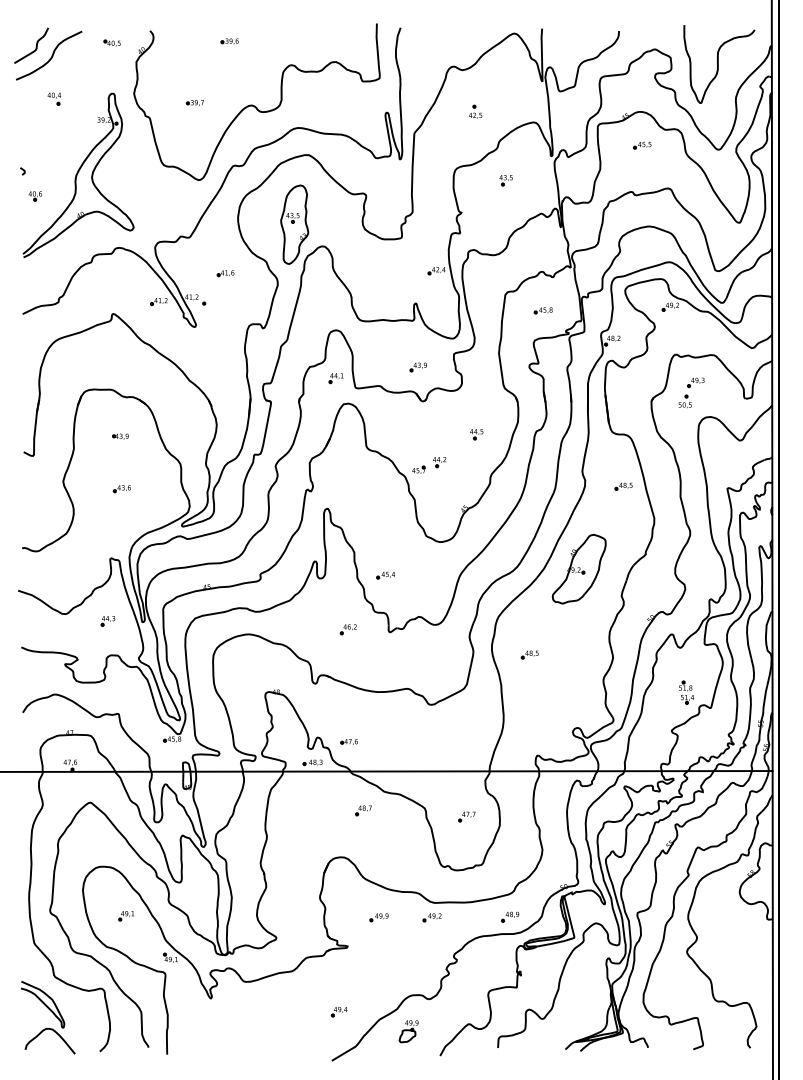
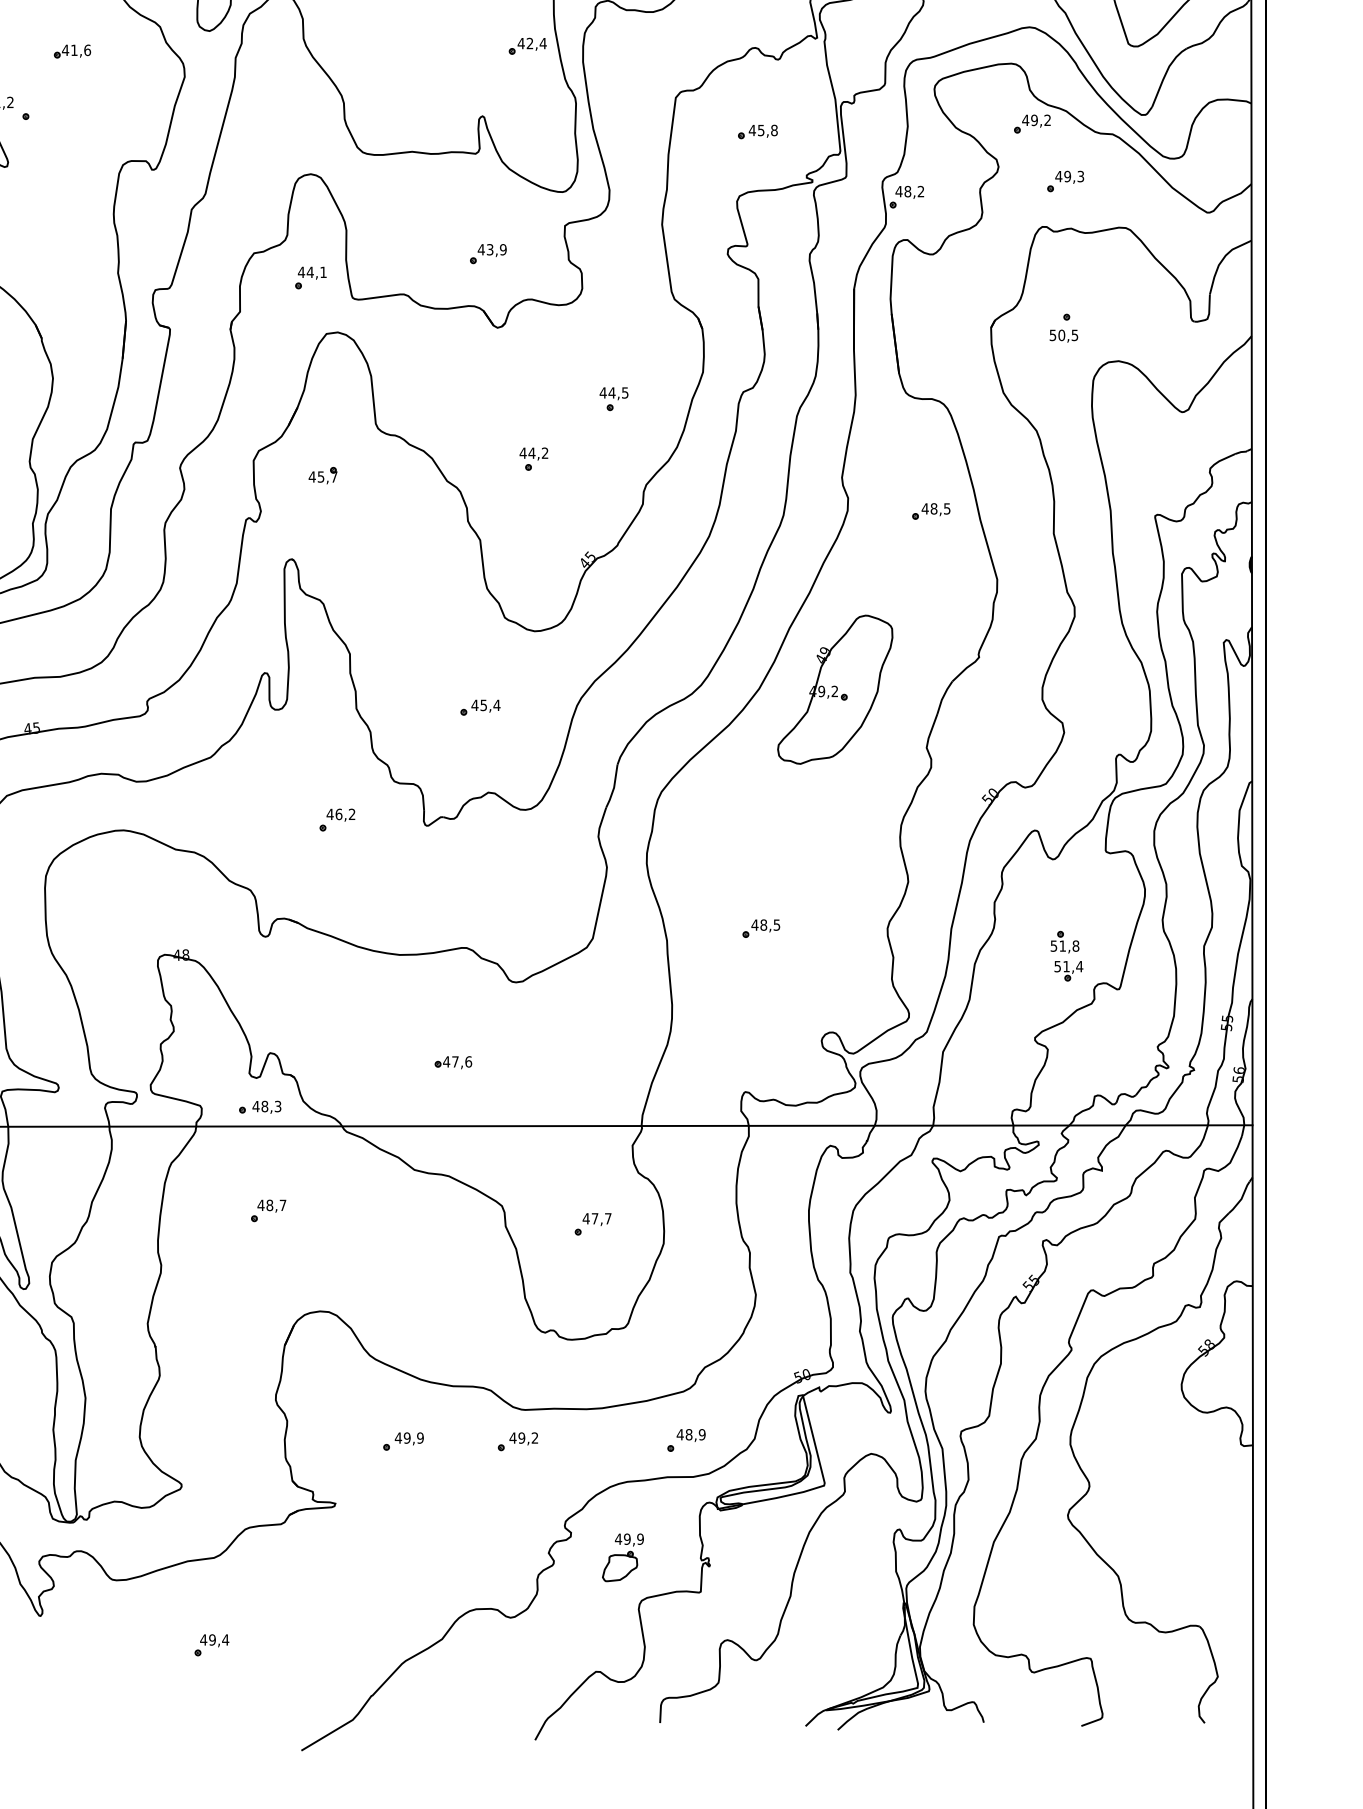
part: (695, 382) -> (1064, 181), moved
part: (418, 469) -> (322, 474), moved
part: (385, 575) -> (479, 707), moved
part: (529, 654) -> (760, 927), moved
part: (348, 741) -> (451, 1061), moved
part: (363, 810) -> (268, 1210), moved
part: (338, 1012) -> (209, 1646), moved
part: (408, 1031) -> (622, 1557), moved

